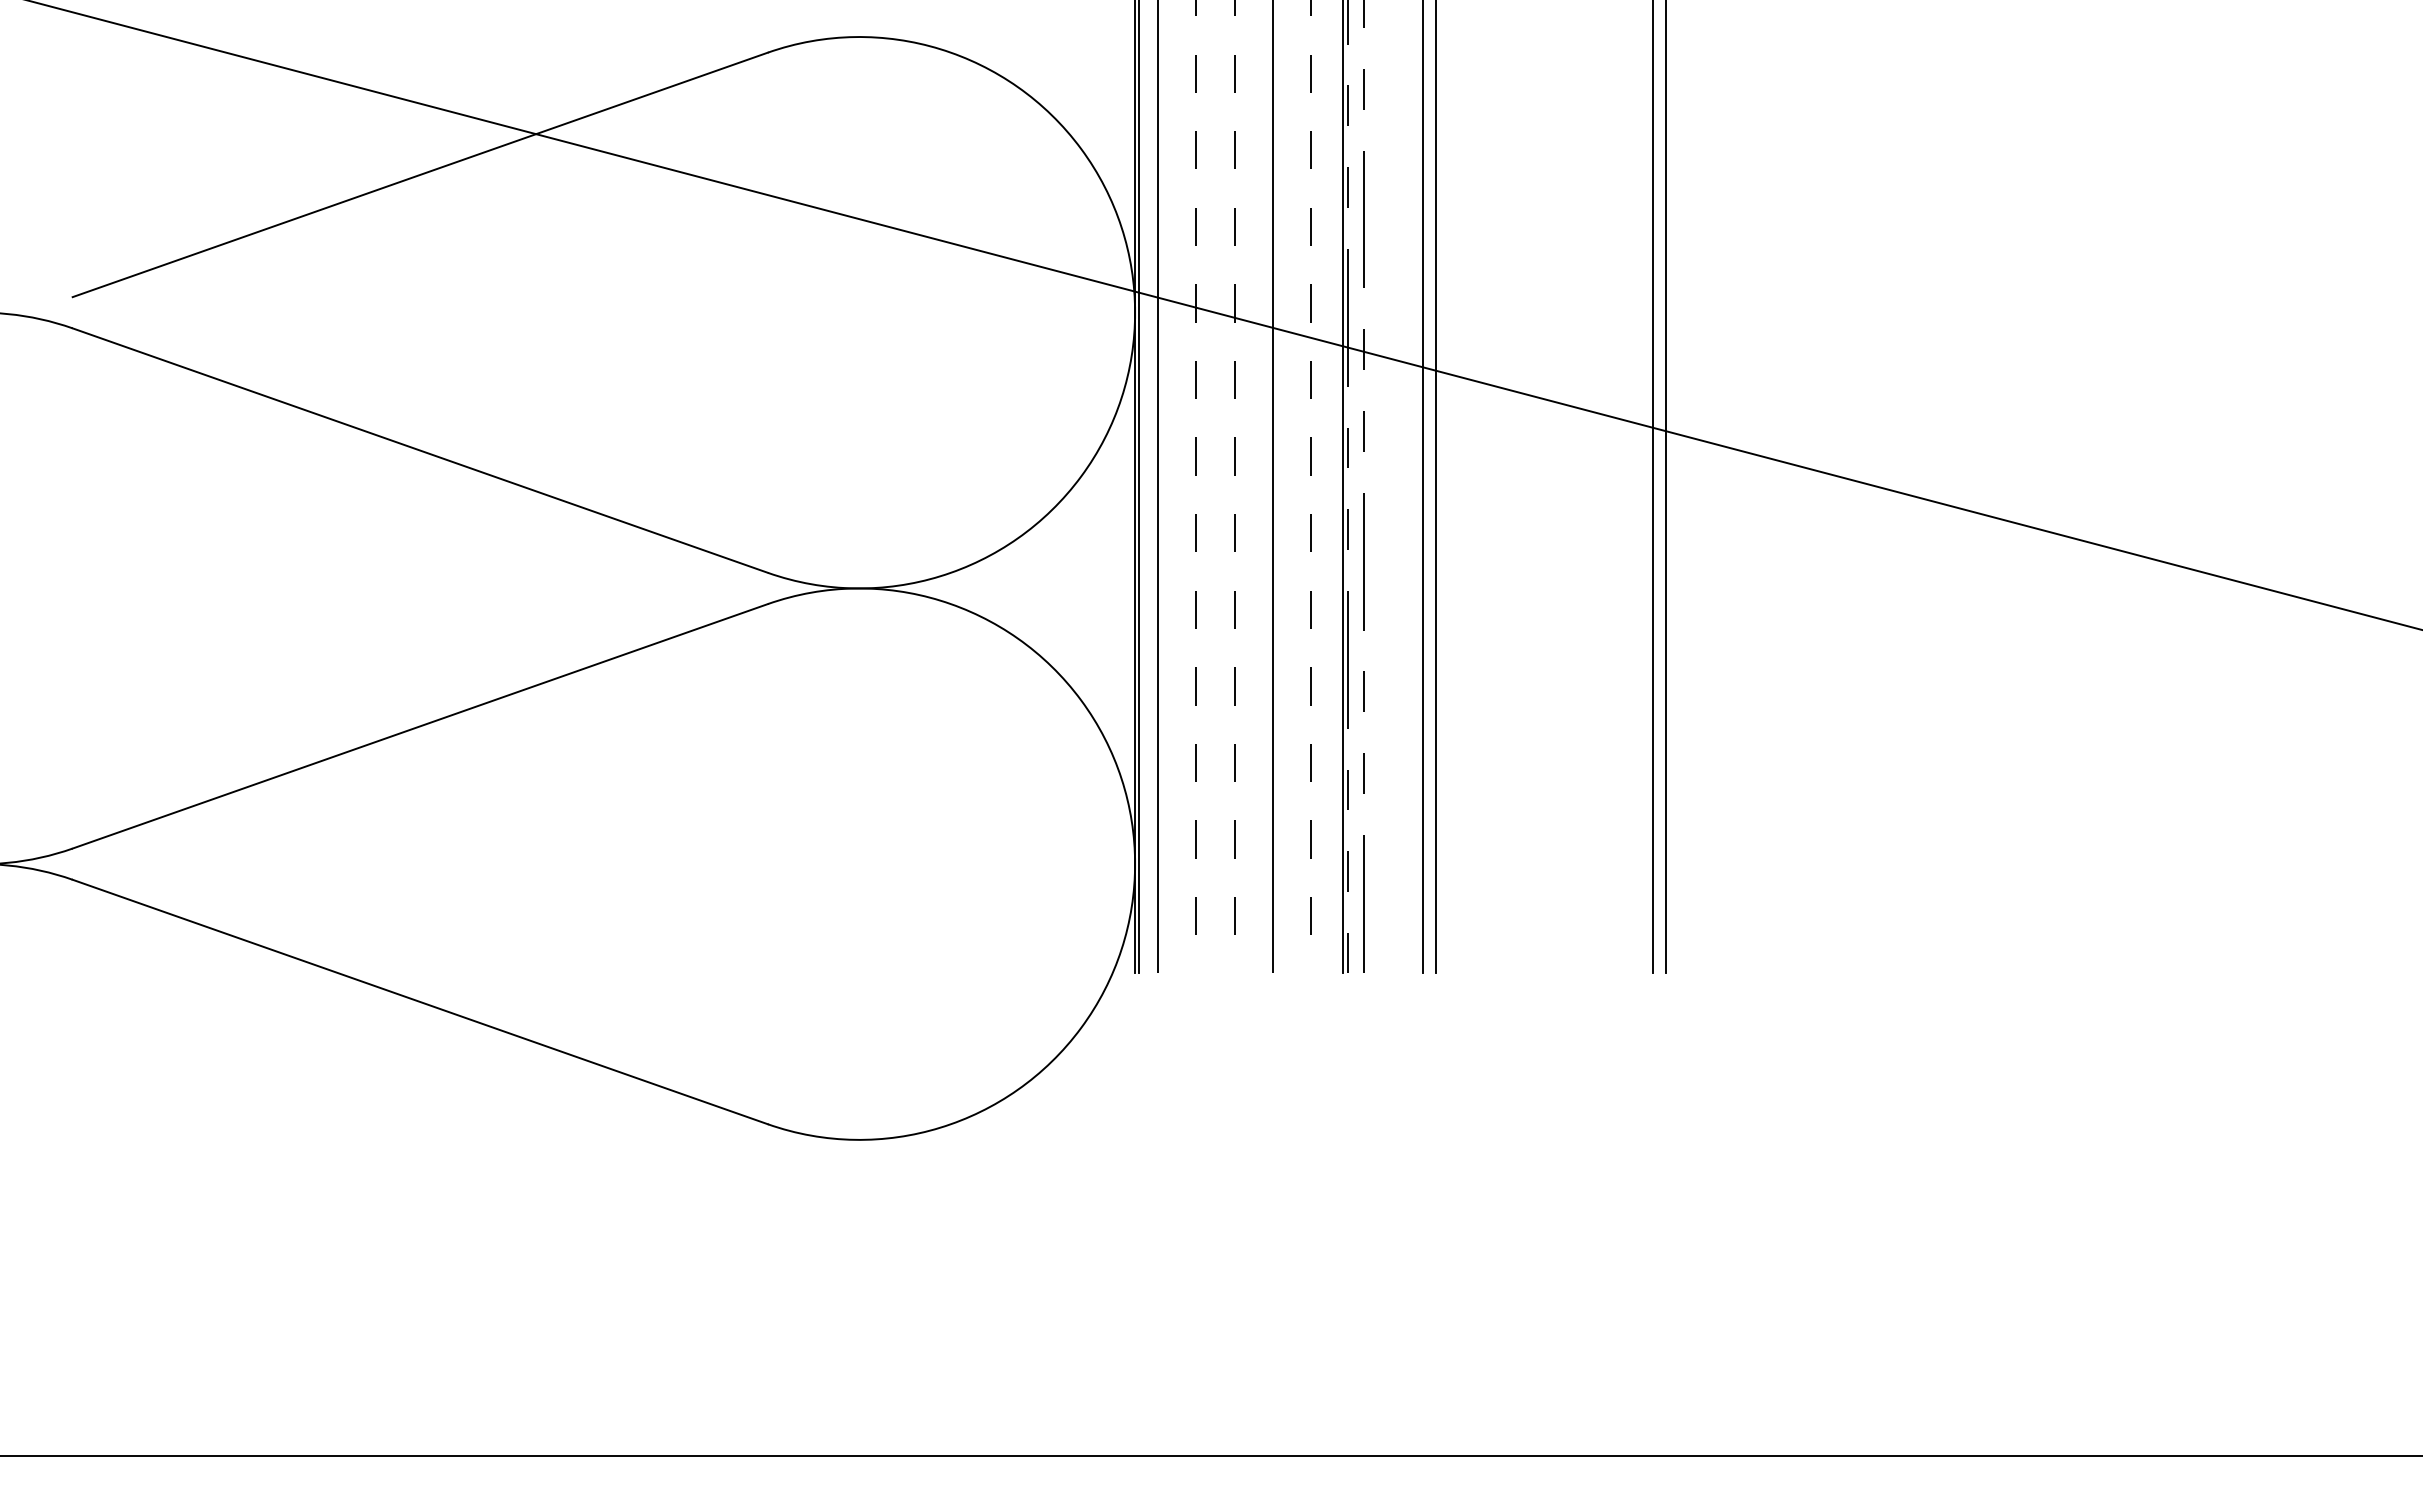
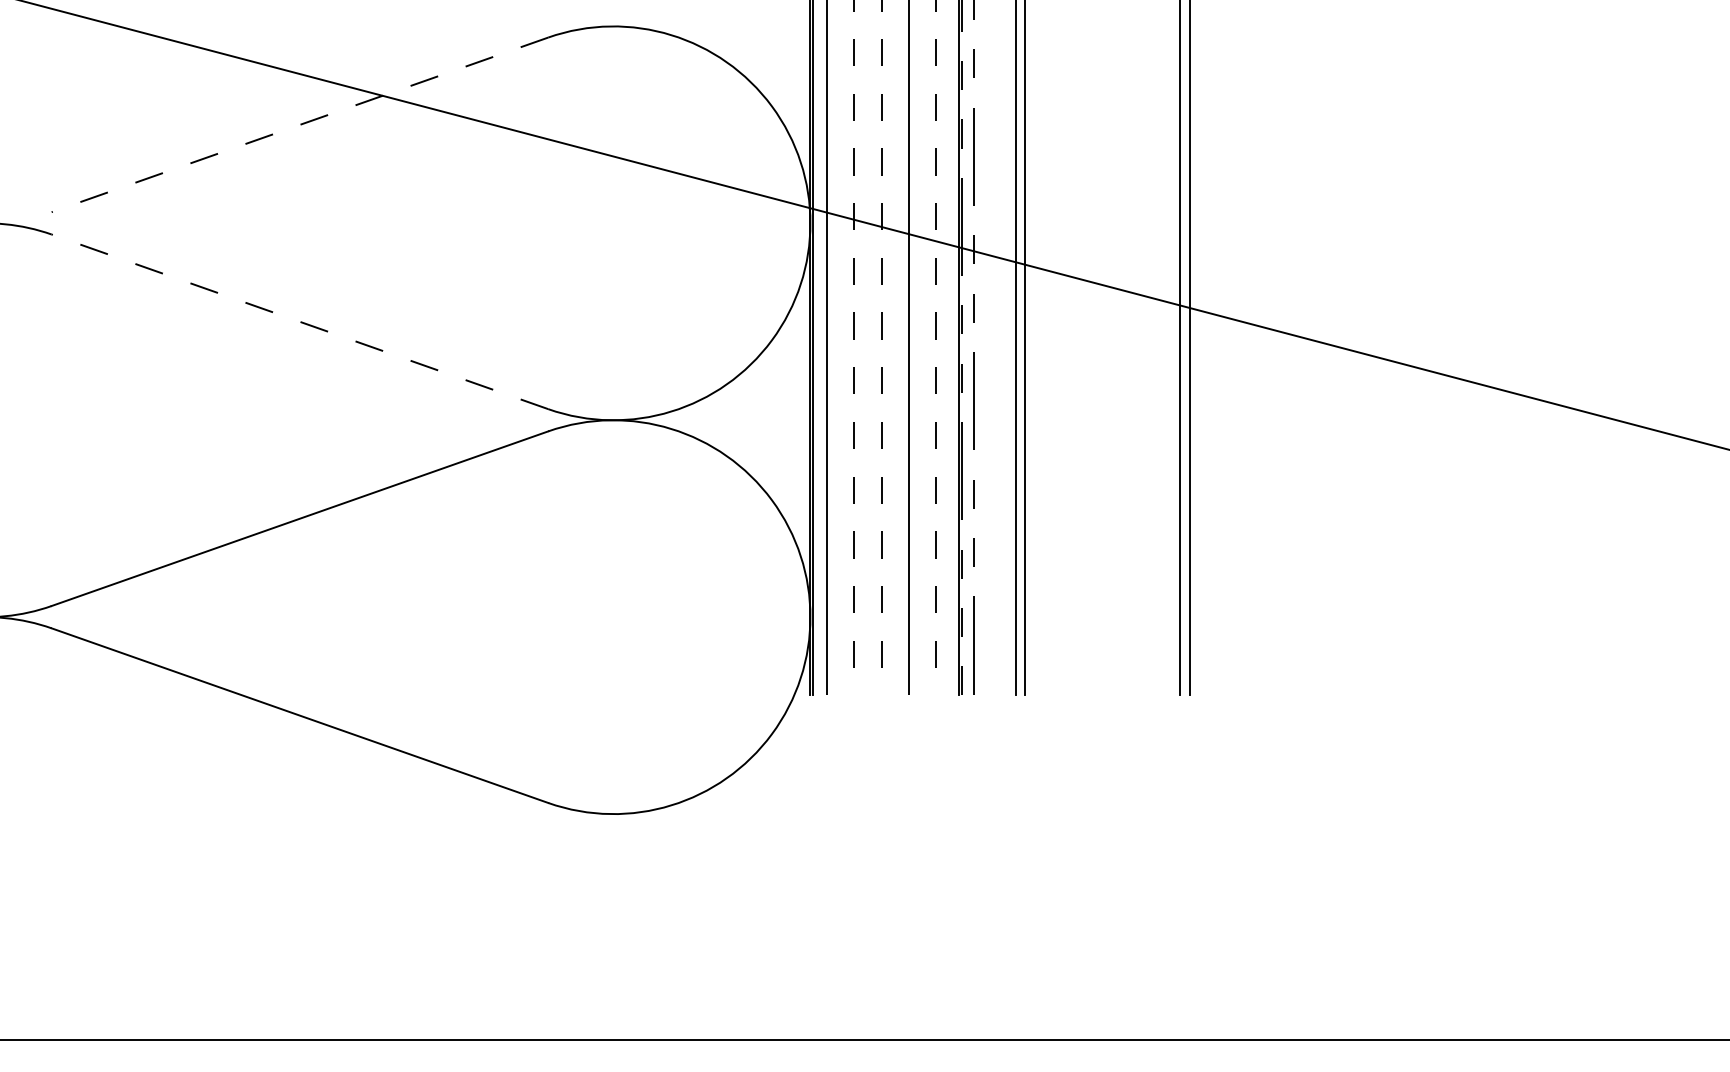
line: (419, 175) -> (299, 125), solid -> dashed
line: (419, 450) -> (299, 321), solid -> dashed

